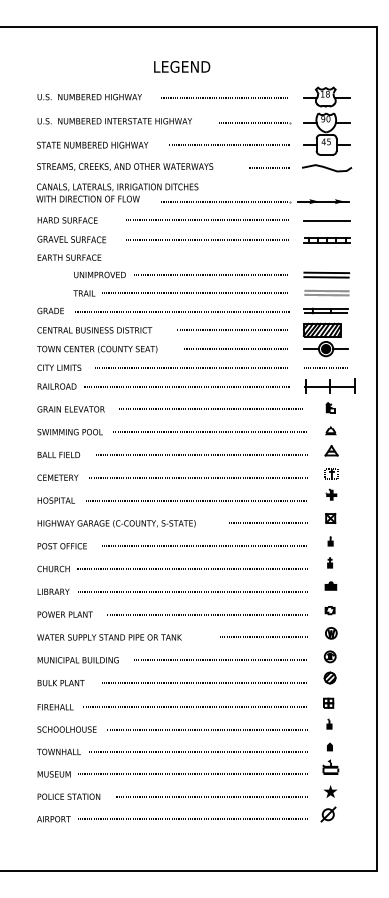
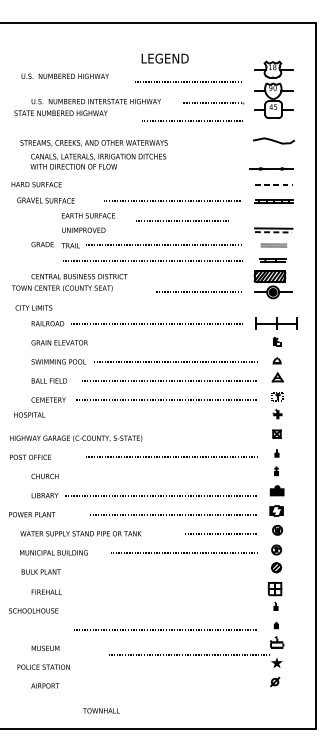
text: (182, 66) -> (165, 58), moved
text: (89, 97) -> (65, 76), moved
part: (326, 120) -> (273, 89), moved
text: (92, 144) -> (60, 112), moved
text: (125, 166) -> (94, 142), moved
line: (269, 167) -> (225, 140), removed
line: (224, 202) -> (188, 169), removed
text: (67, 220) -> (36, 184), moved
line: (206, 220) -> (173, 184), removed
line: (327, 220) -> (274, 184), solid -> dashed
text: (71, 239) -> (45, 200), moved
text: (69, 257) -> (88, 215), moved
line: (210, 274) -> (176, 229), removed
line: (327, 277) -> (274, 232), solid -> dashed
part: (326, 293) -> (273, 245), size x0.7
text: (50, 310) -> (42, 244), moved
part: (325, 310) -> (272, 260), size x0.7
line: (232, 329) -> (180, 220), moved
text: (97, 349) -> (62, 288), moved
text: (59, 367) -> (34, 307), moved
line: (191, 367) -> (160, 307), removed
line: (325, 367) -> (272, 307), removed
line: (210, 409) -> (176, 342), removed
text: (55, 500) -> (29, 414), moved
line: (195, 500) -> (163, 419), removed
text: (116, 523) -> (75, 438), moved
line: (267, 523) -> (224, 438), removed
text: (61, 546) -> (29, 457), moved
line: (191, 569) -> (160, 476), removed
part: (330, 585) -> (276, 490), size x1.4
part: (329, 610) -> (276, 511), size x1.6
text: (64, 614) -> (31, 514), moved
text: (109, 637) -> (80, 533), moved
text: (77, 660) -> (53, 553), moved
text: (60, 683) -> (40, 572), moved
line: (203, 683) -> (170, 572), removed
part: (328, 702) -> (275, 588), size x1.6
line: (194, 707) -> (163, 592), removed
text: (66, 729) -> (33, 610), moved
line: (207, 729) -> (173, 610), removed
text: (58, 751) -> (101, 710), moved
line: (192, 774) -> (161, 648), removed
text: (68, 796) -> (43, 666), moved
line: (211, 796) -> (188, 654), moved
part: (328, 814) -> (275, 681), size x0.7
line: (192, 819) -> (161, 686), removed

